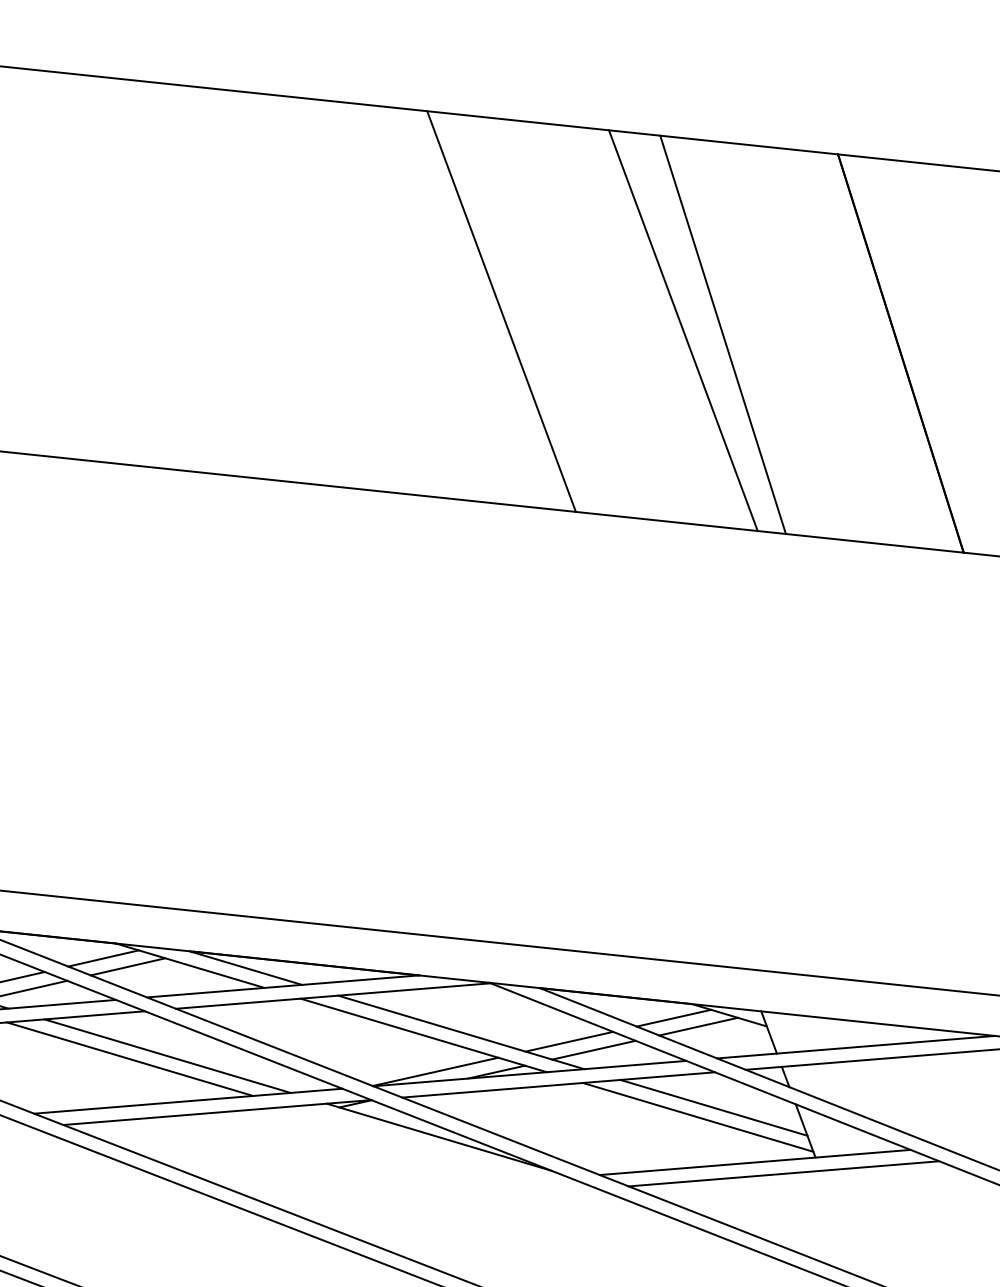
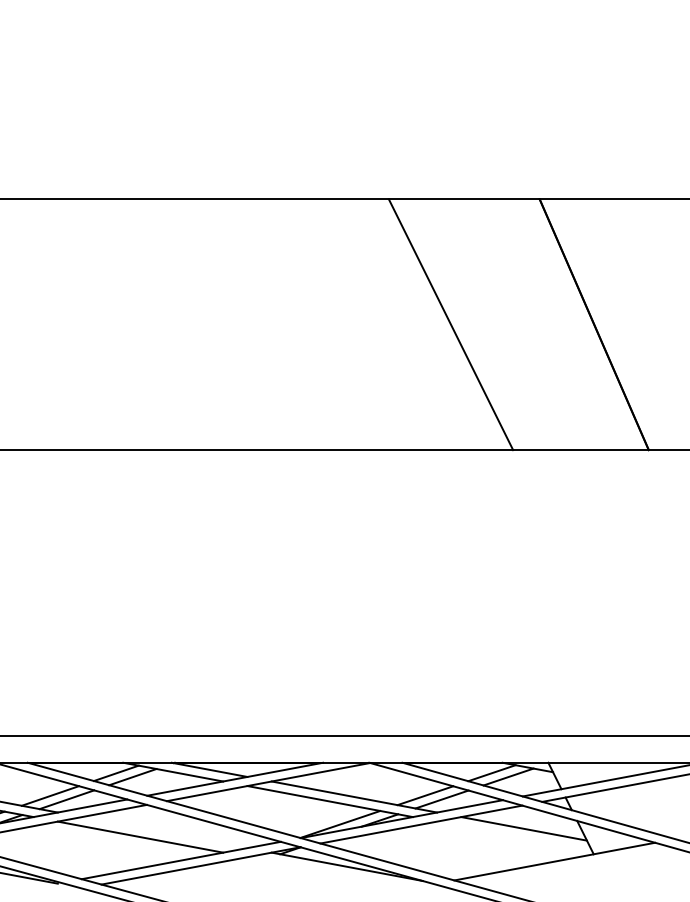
line: (501, 311) -> (331, 324), removed
line: (722, 334) -> (476, 324), removed
line: (167, 1055) -> (164, 832), removed
line: (698, 1116) -> (514, 835), removed
line: (784, 1173) -> (574, 866), removed

